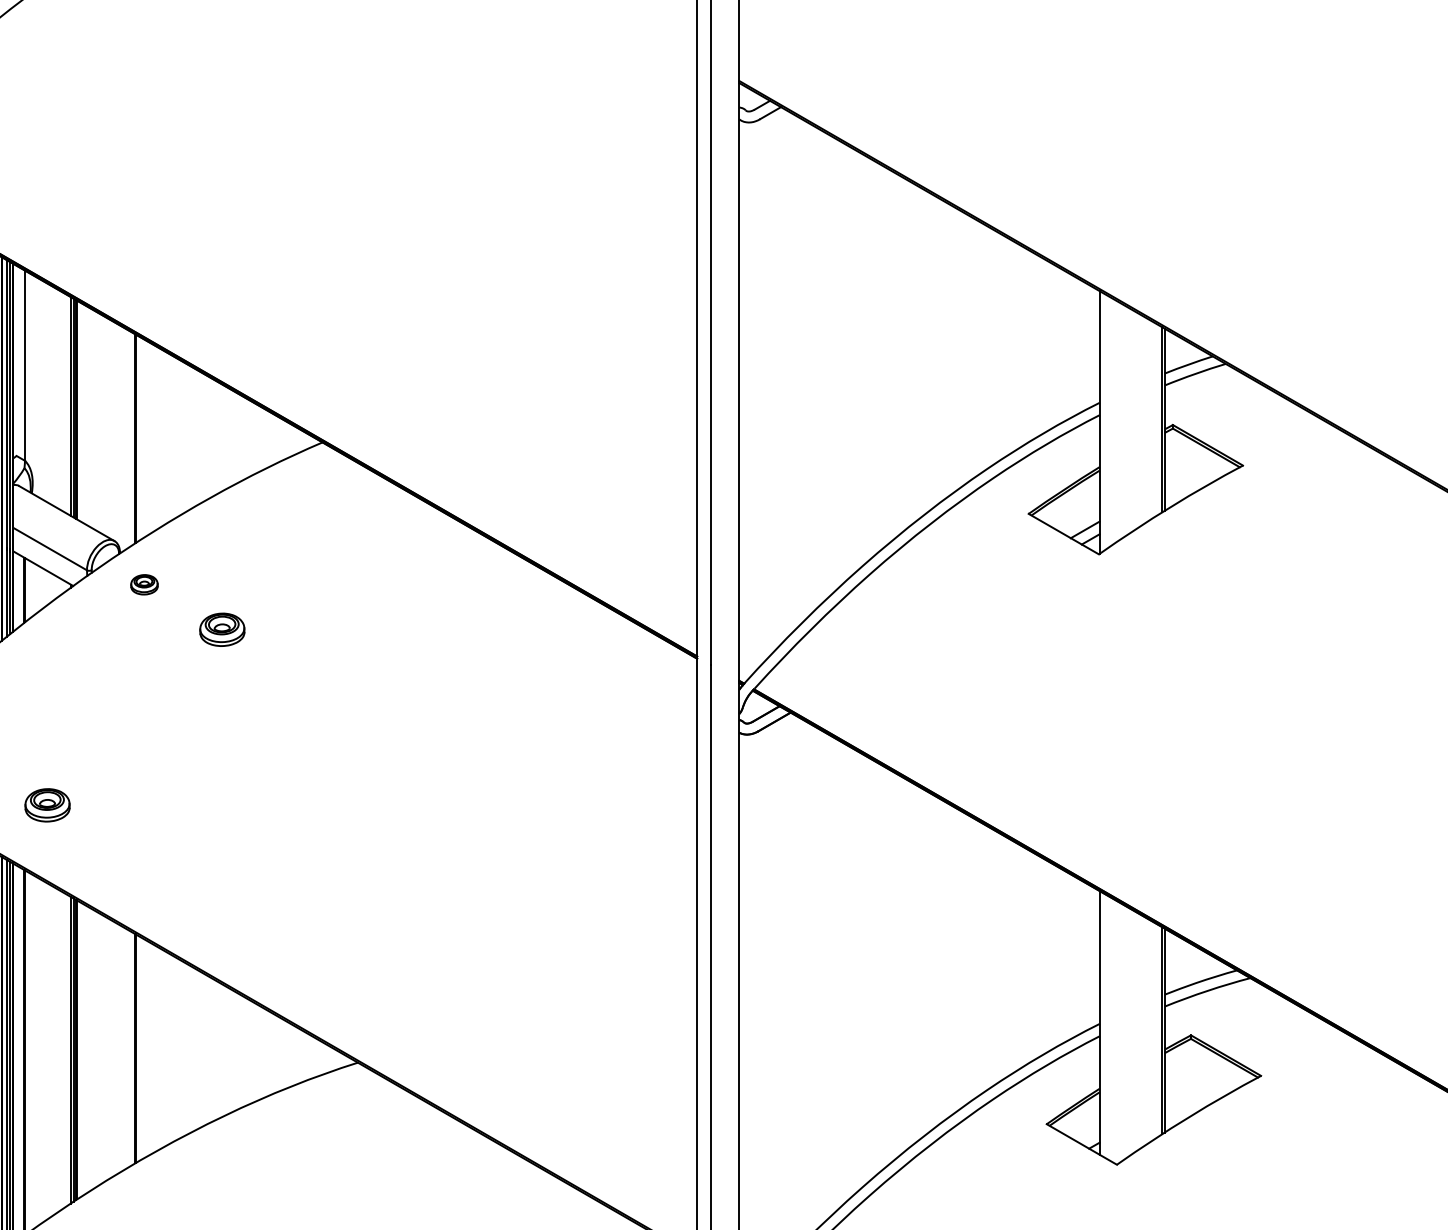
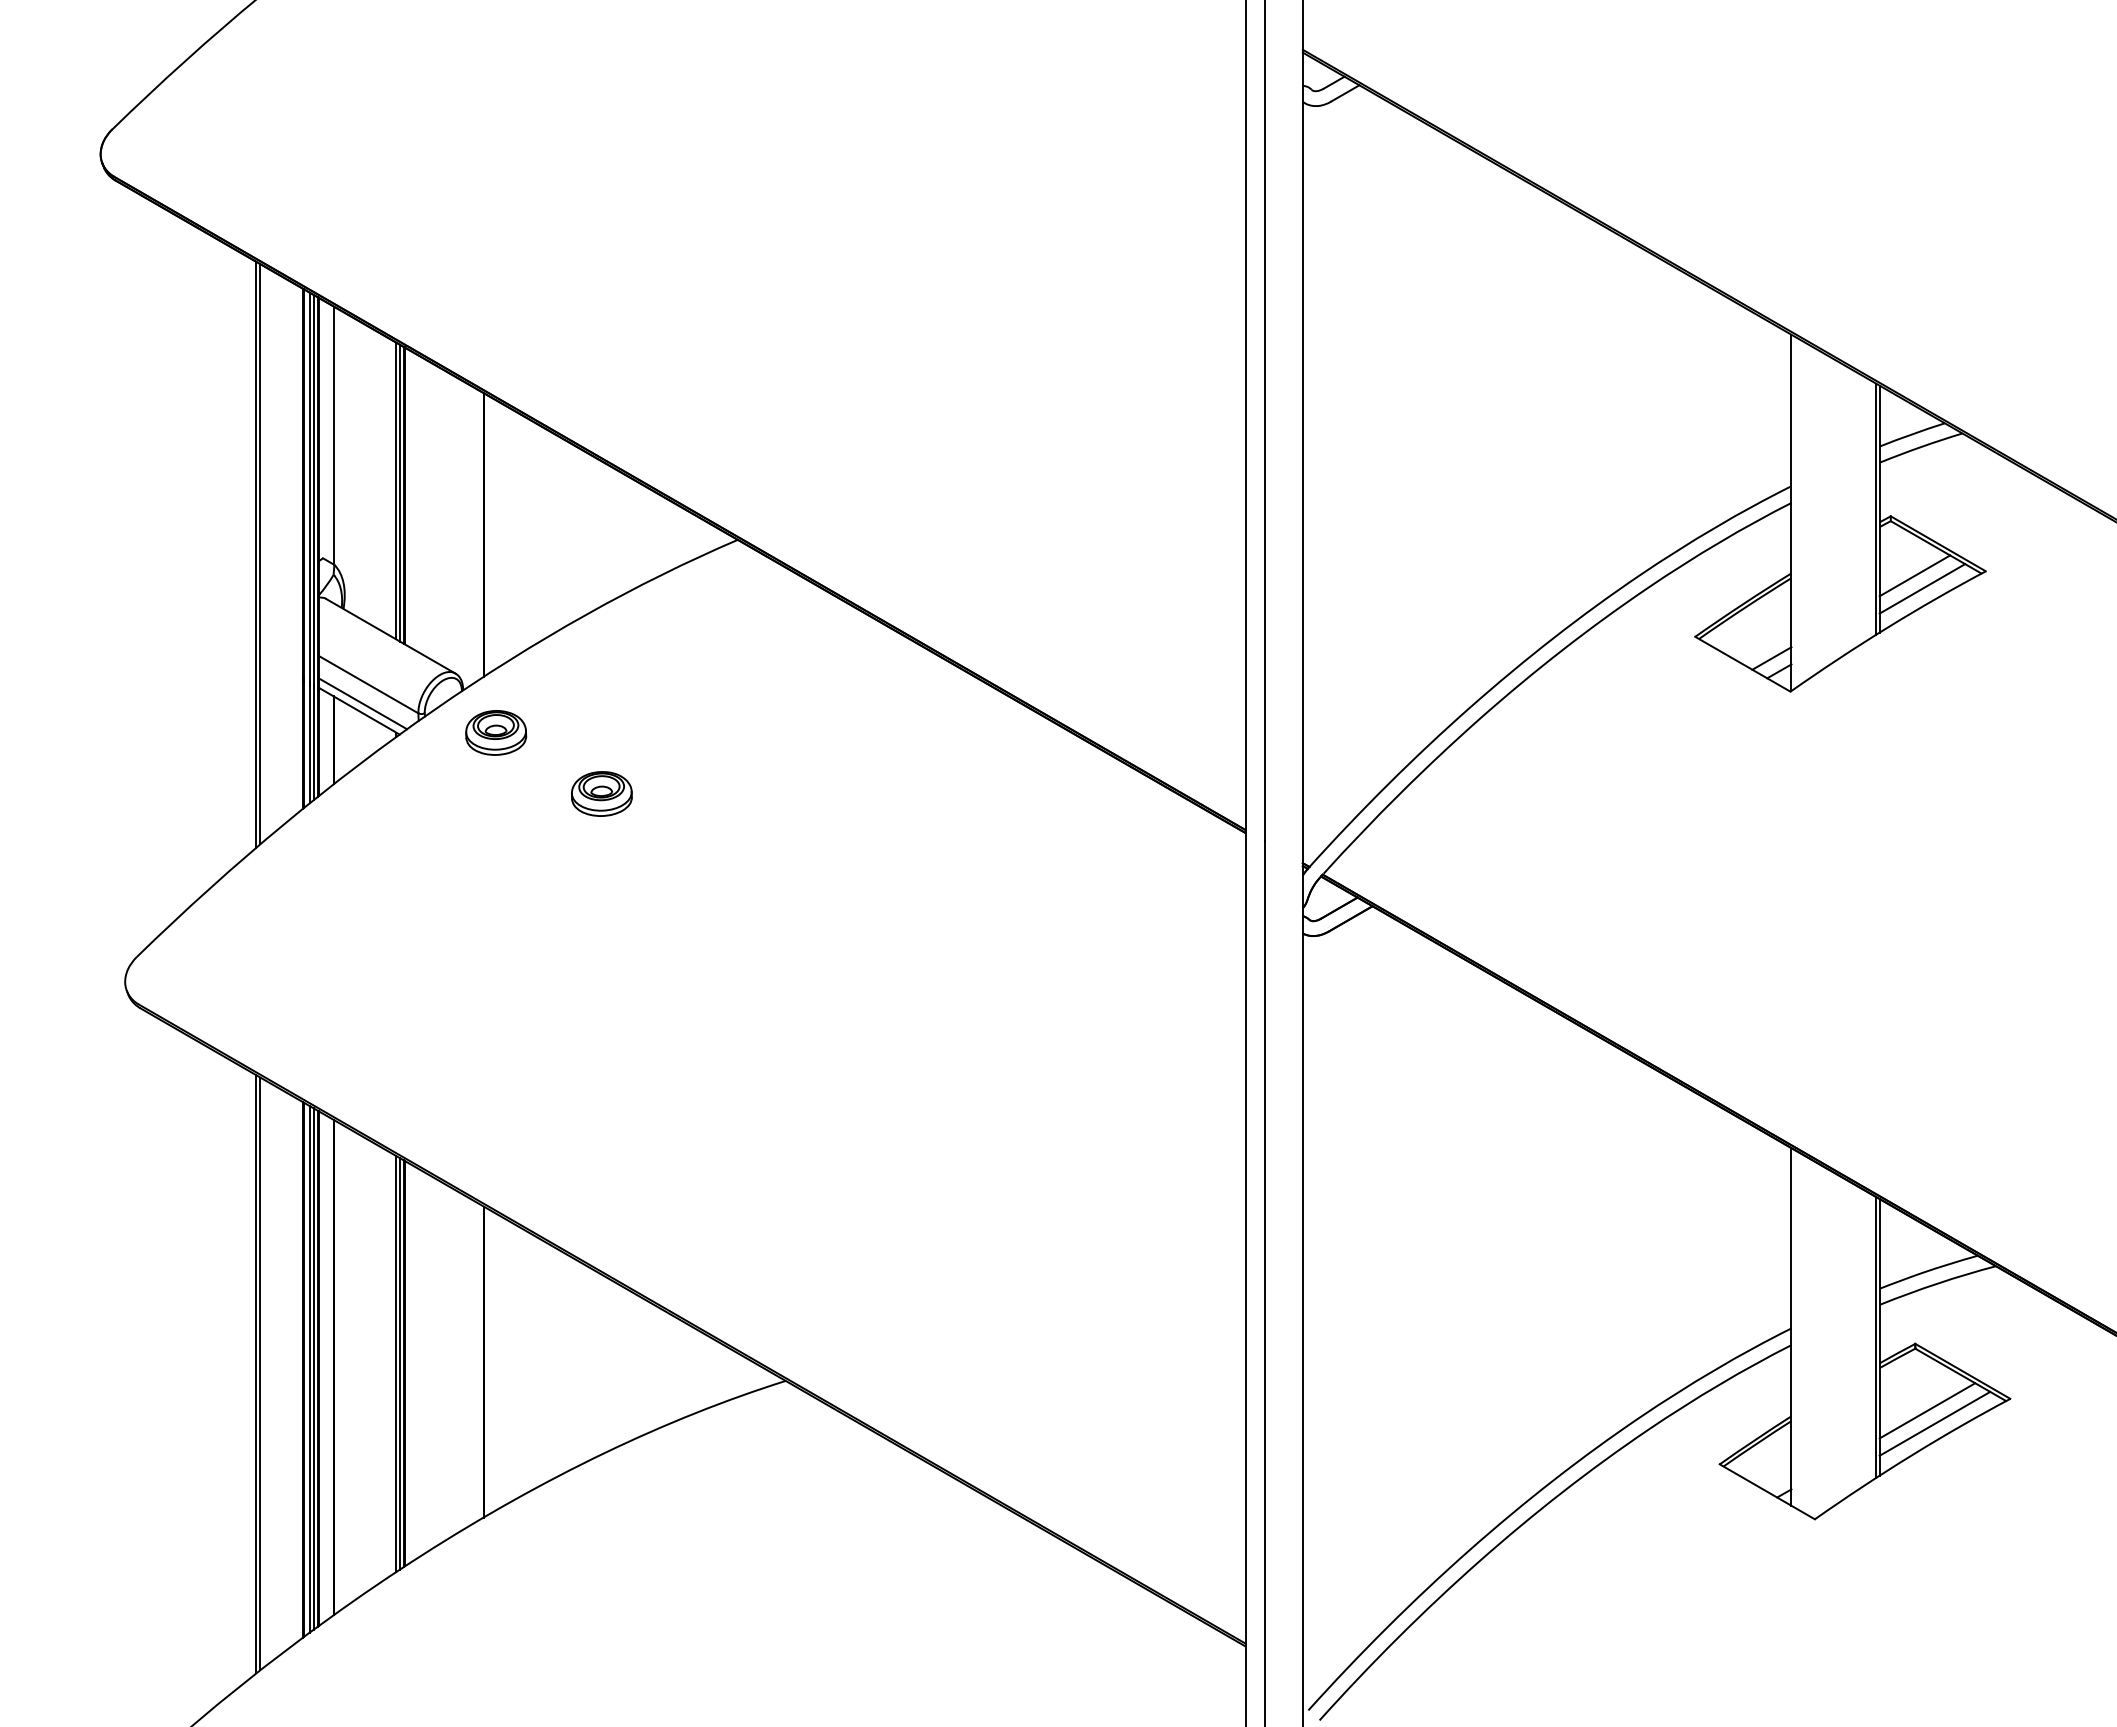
line: (1190, 468) -> (1914, 575), added
line: (1196, 478) -> (1922, 588), added
line: (45, 563) -> (362, 703), added
part: (144, 584) -> (496, 732), size x1.67
part: (47, 804) -> (364, 1031), removed
line: (1199, 1084) -> (1927, 1410), added
line: (1205, 1094) -> (1934, 1423), added

